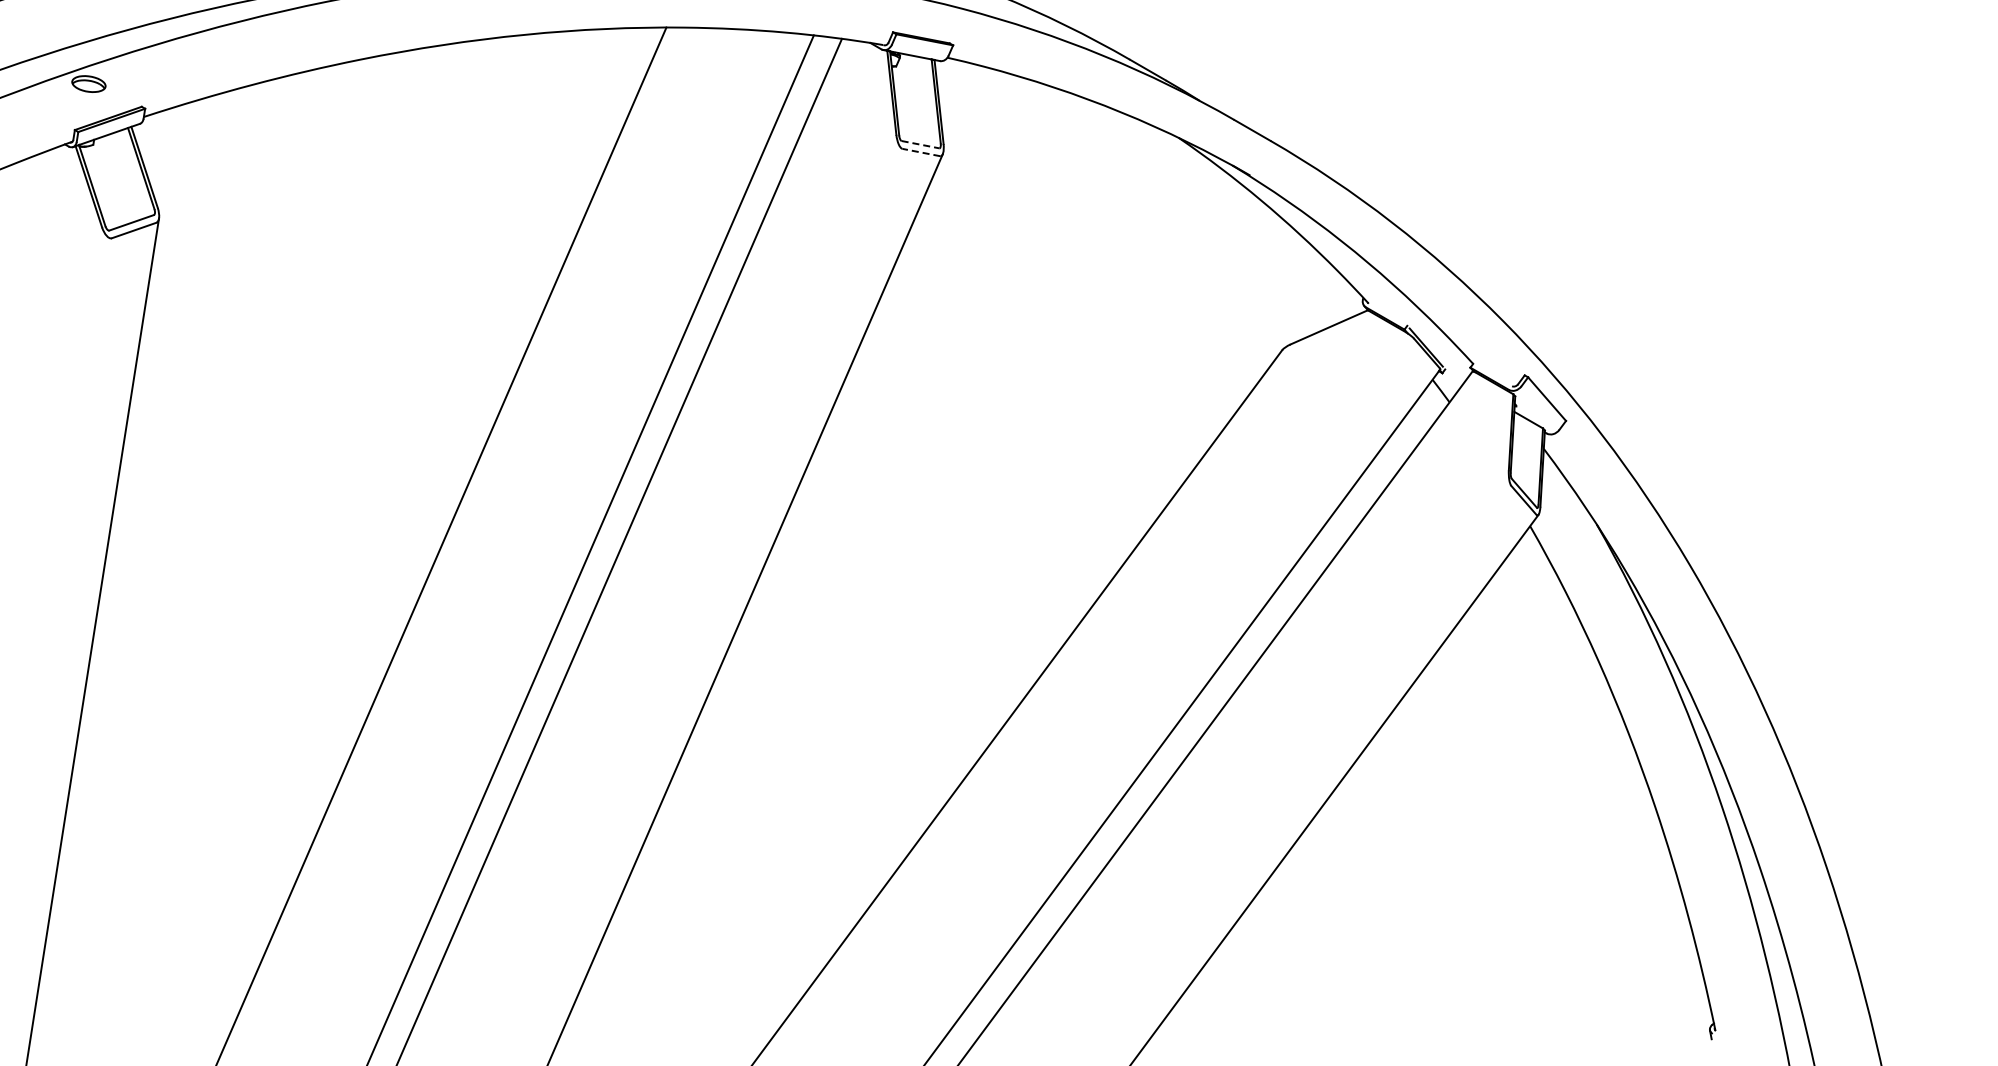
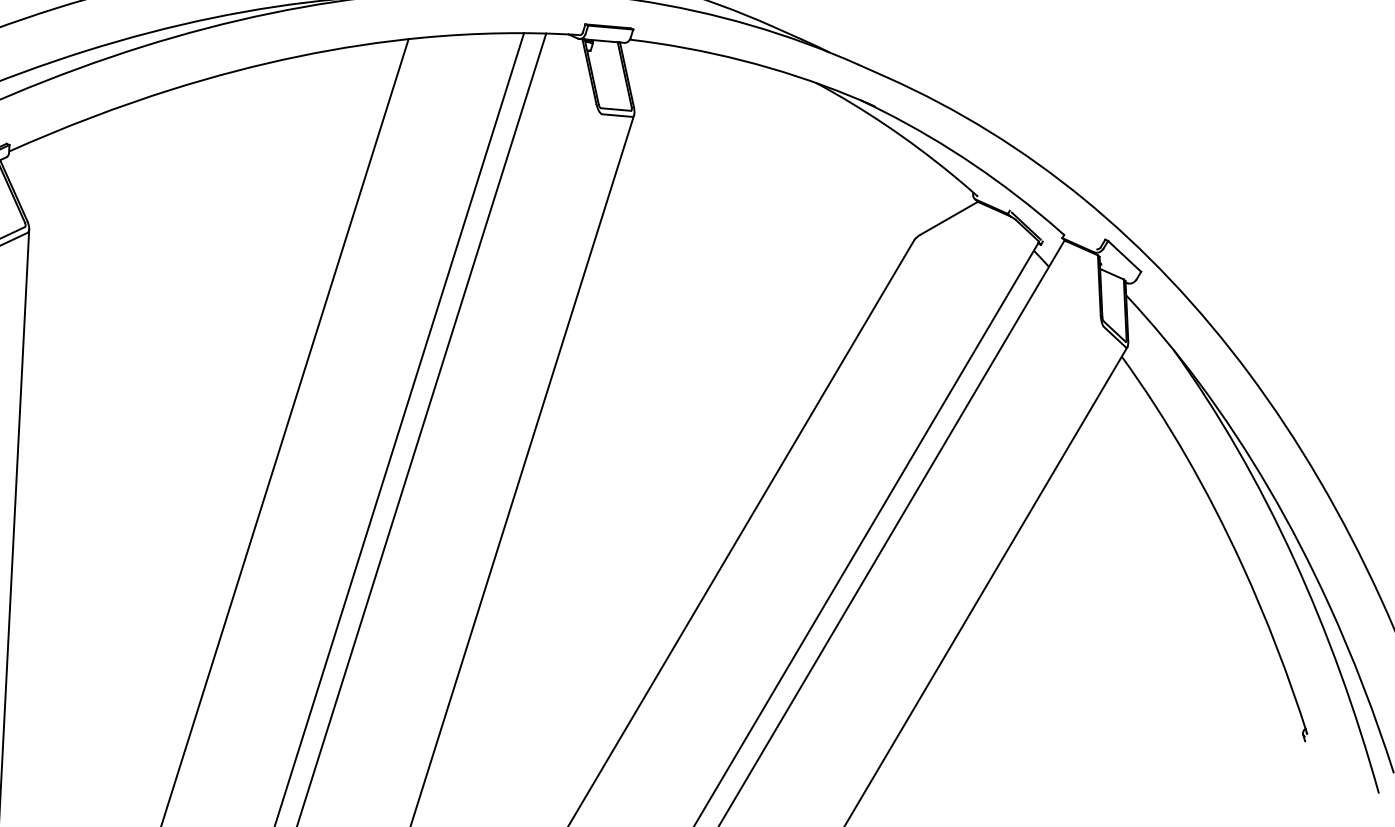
line: (921, 144) -> (616, 109), dashed -> solid
line: (920, 152) -> (616, 115), dashed -> solid

